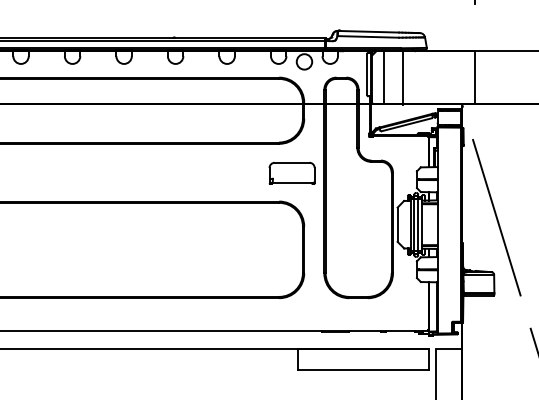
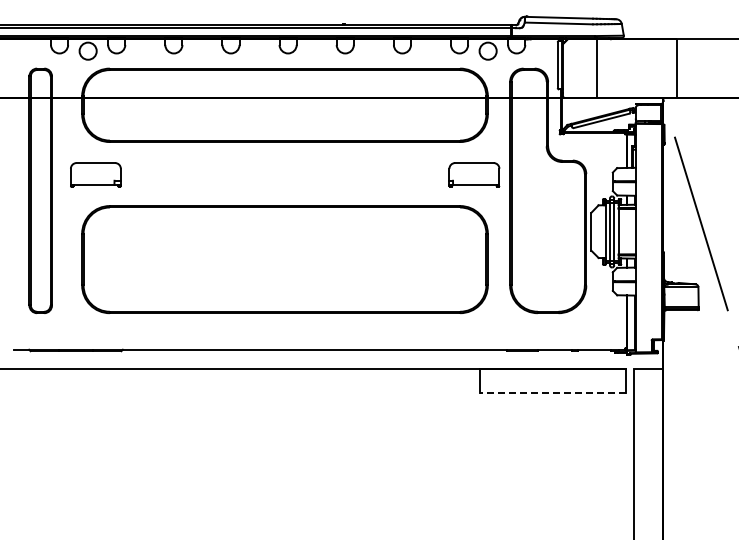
line: (384, 77) -> (576, 68), removed
line: (363, 369) -> (553, 392), solid -> dashed

